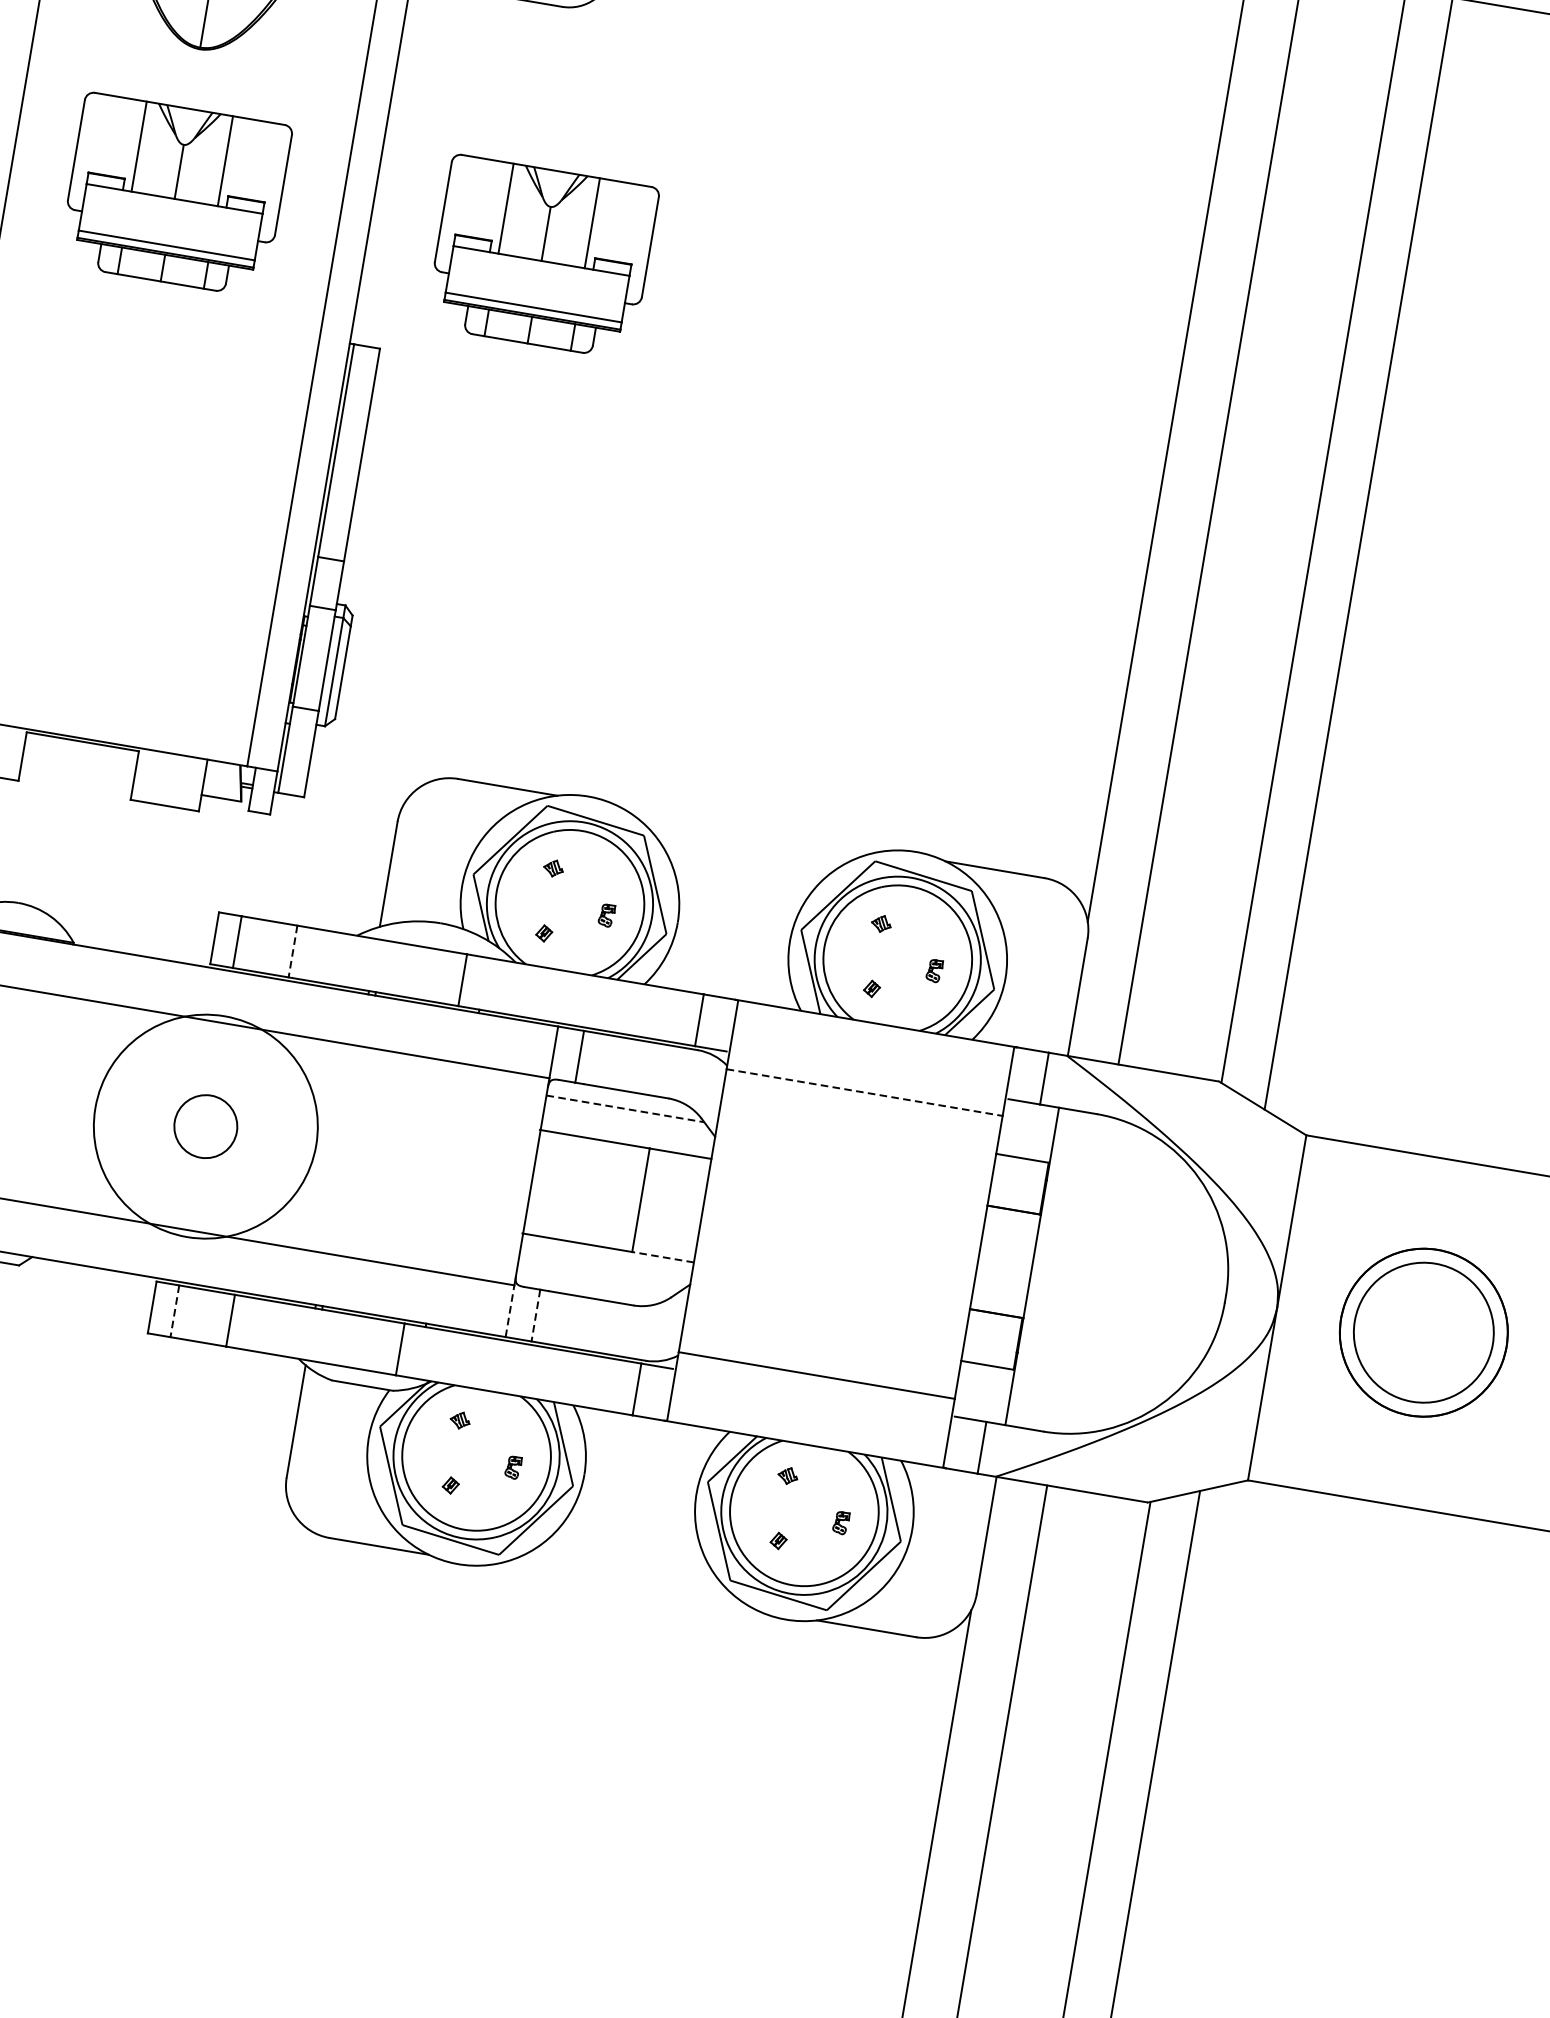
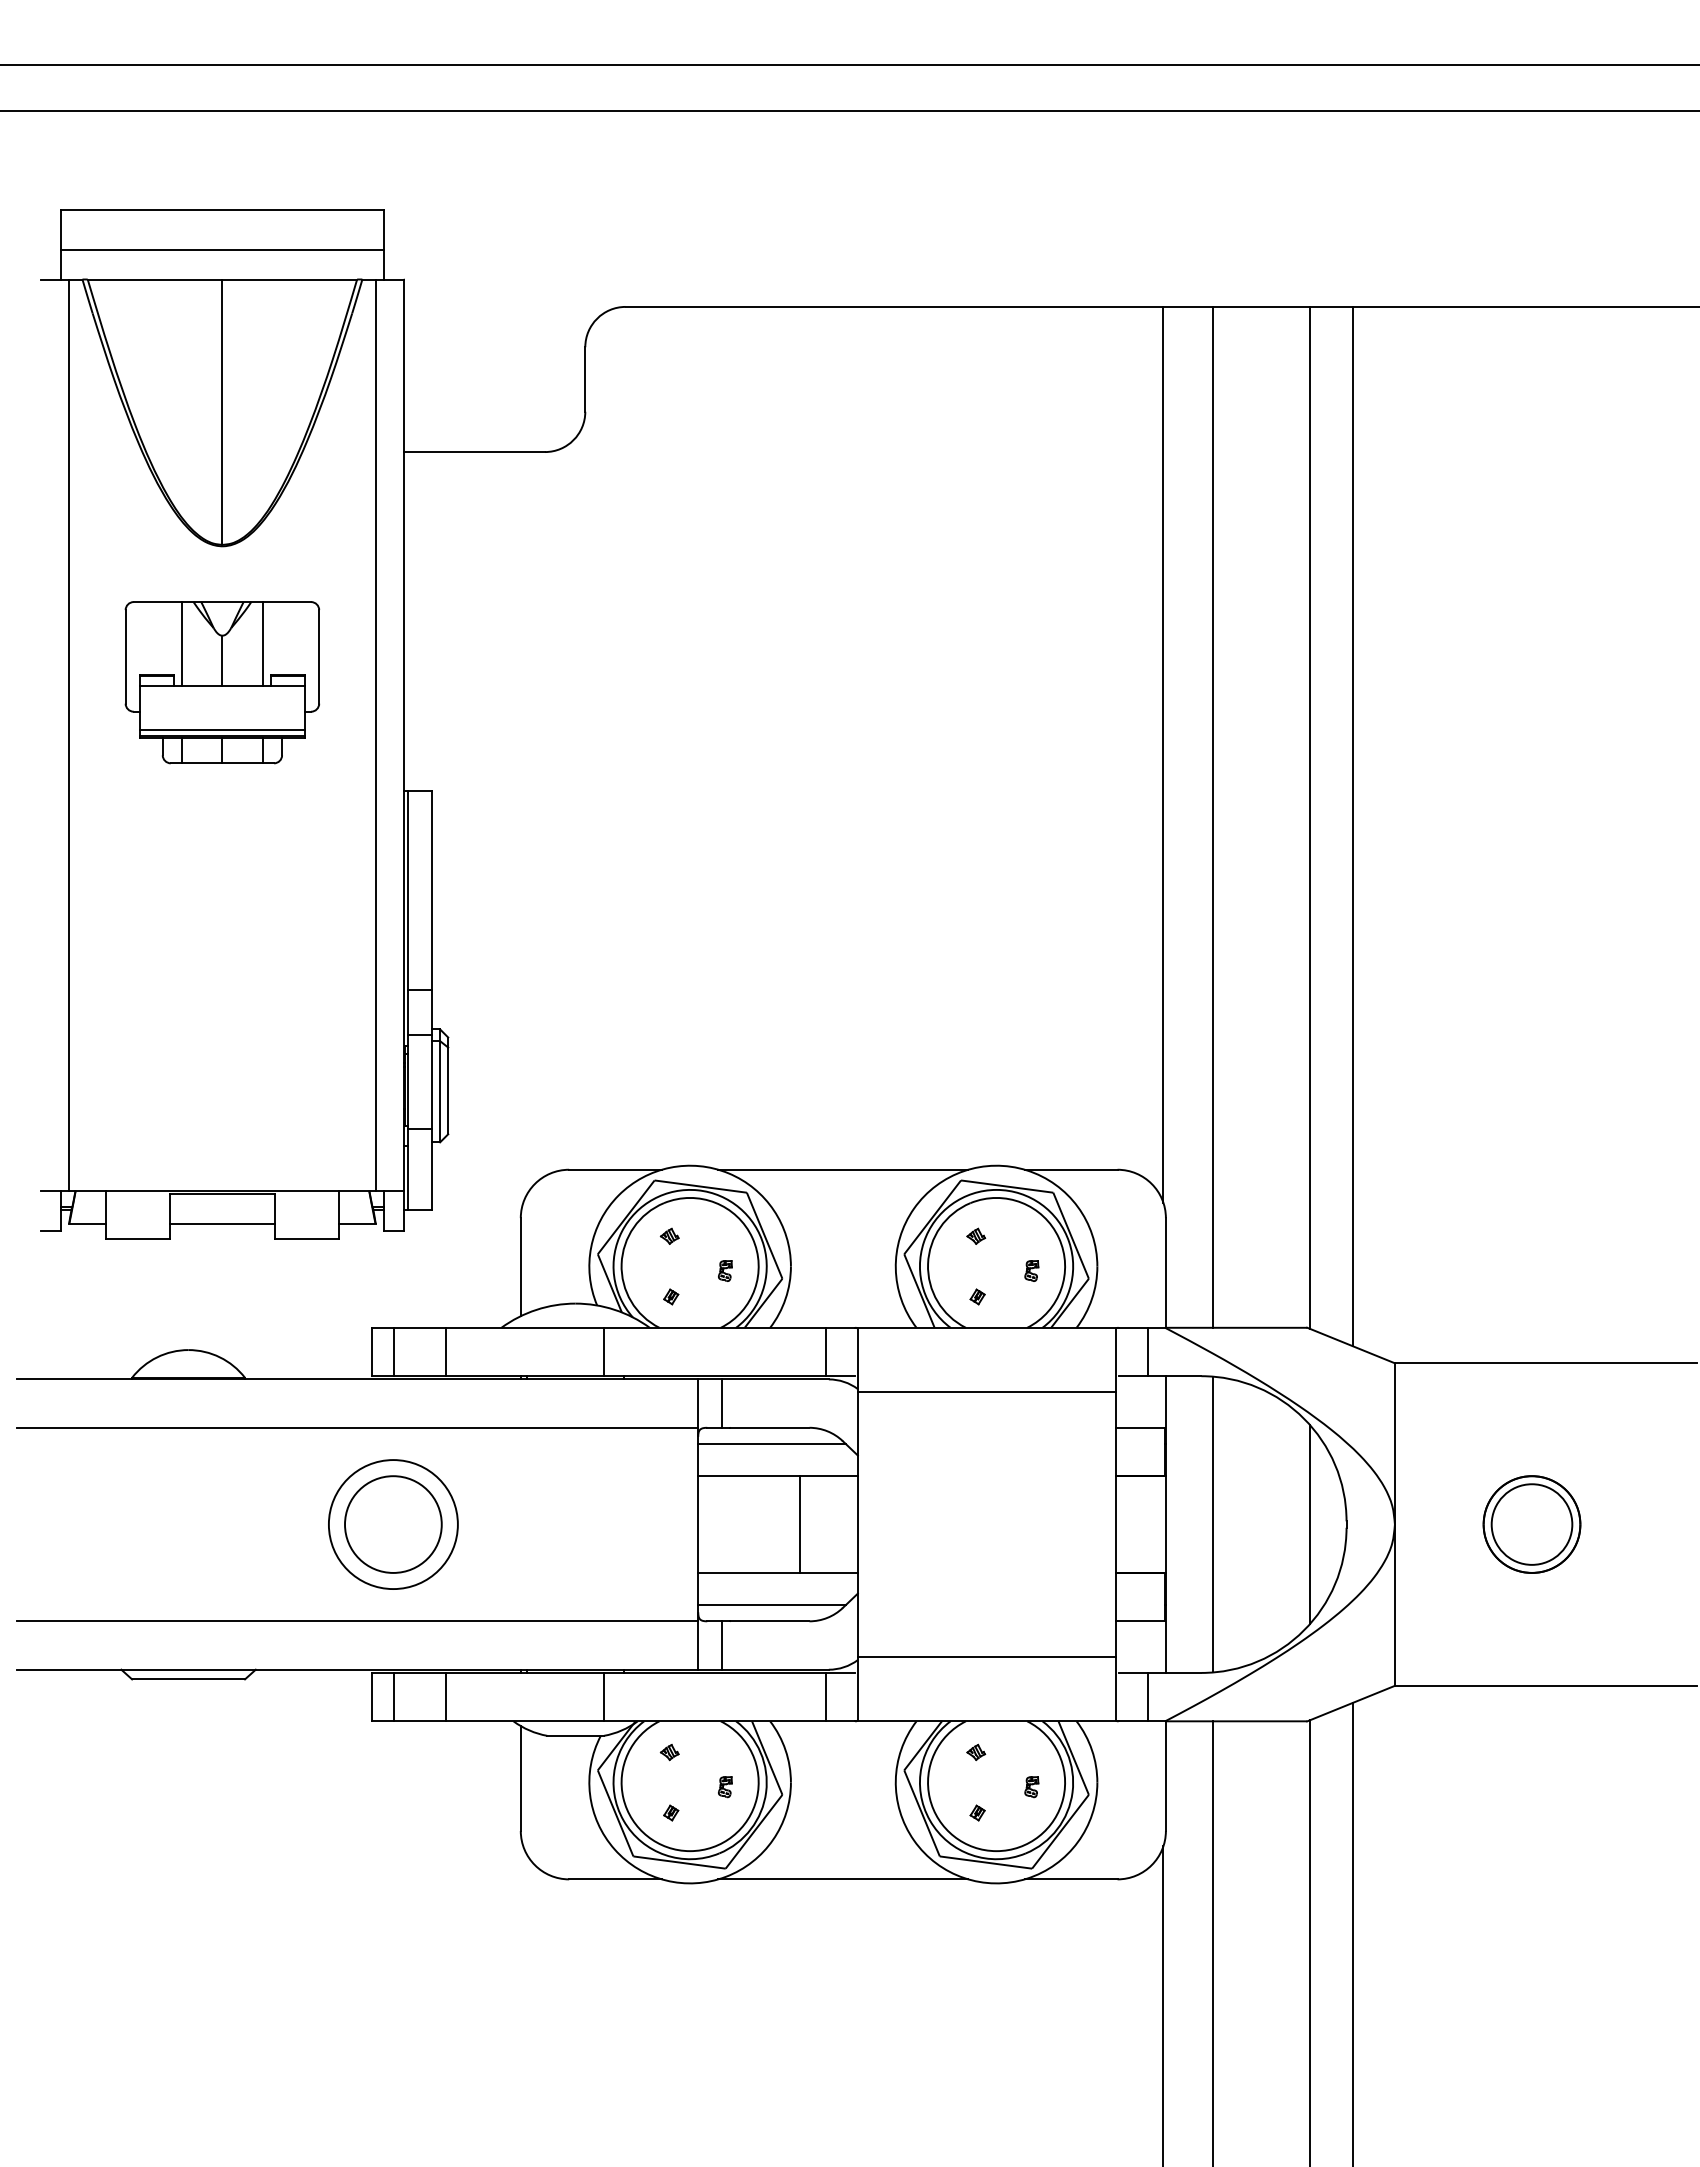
part: (542, 257) -> (565, 682), removed
line: (77, 773) -> (222, 1223), added
line: (751, 828) -> (843, 1169), added
line: (292, 952) -> (445, 1352), dashed -> solid
line: (865, 1092) -> (987, 1392), dashed -> solid
line: (624, 1108) -> (771, 1443), dashed -> solid
circle: (204, 1126) -> (392, 1524), size x0.62
circle: (205, 1126) -> (393, 1524), size x1.67
line: (663, 1256) -> (829, 1572), dashed -> solid
line: (1083, 1274) -> (1213, 1524), added
line: (595, 1281) -> (771, 1605), added
line: (1185, 1292) -> (1309, 1524), added
line: (174, 1311) -> (393, 1697), dashed -> solid
line: (510, 1311) -> (698, 1645), dashed -> solid
line: (535, 1316) -> (722, 1646), dashed -> solid
part: (1423, 1332) -> (1531, 1524), size x0.62
line: (623, 1587) -> (843, 1879), added

